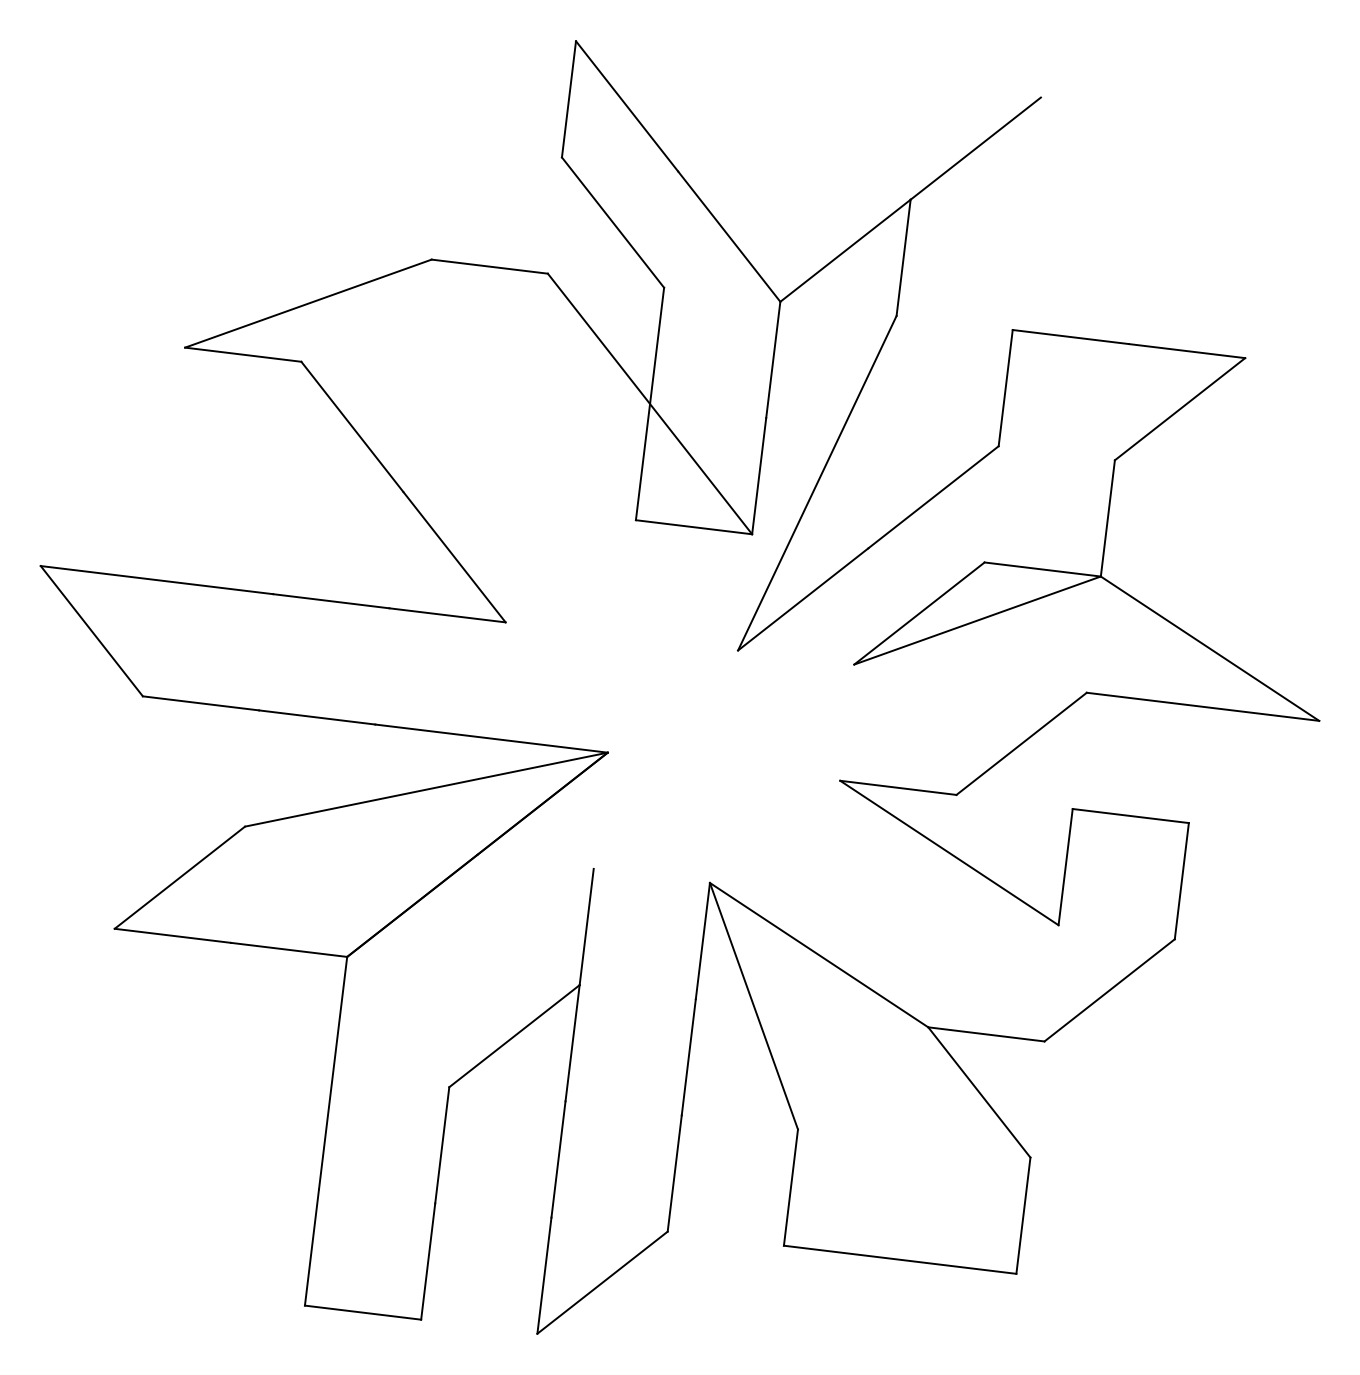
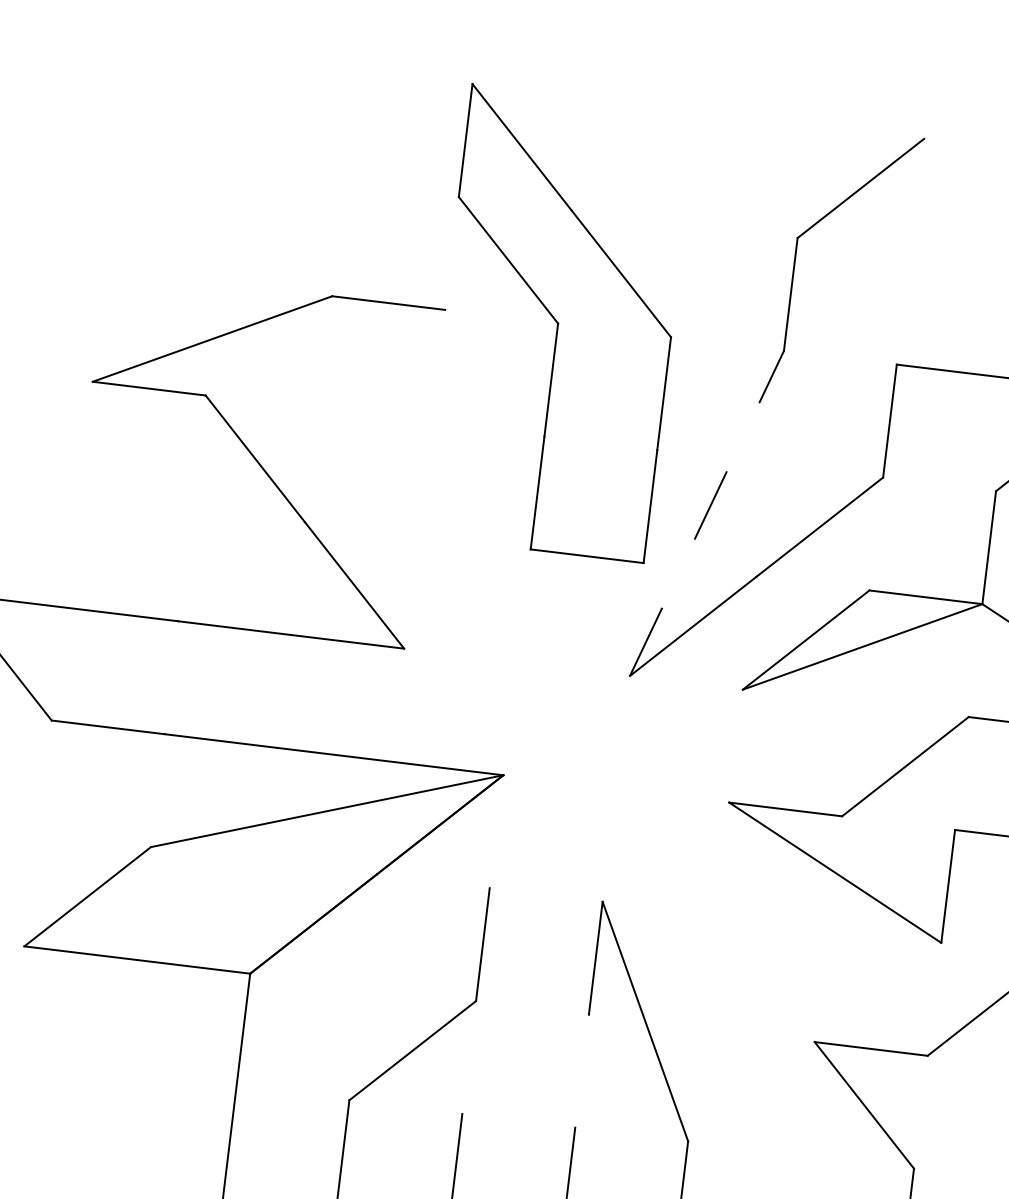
line: (845, 250) -> (734, 287), removed
line: (649, 403) -> (543, 436), removed
line: (817, 482) -> (707, 512), solid -> dashed
line: (818, 954) -> (708, 971), removed
line: (572, 1043) -> (469, 1057), removed
line: (688, 1057) -> (581, 1071), removed

